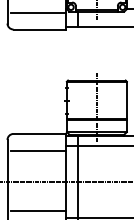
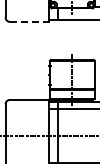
line: (38, 12) -> (28, 9), removed
line: (39, 28) -> (29, 21), solid -> dashed
line: (38, 150) -> (28, 112), removed
line: (38, 211) -> (28, 157), removed

